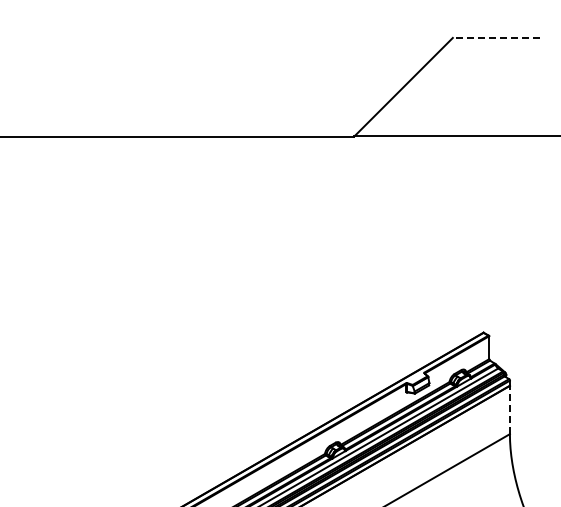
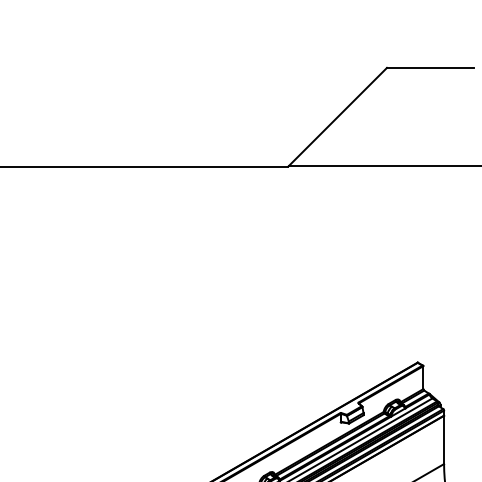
line: (496, 37) -> (430, 67), dashed -> solid
line: (509, 409) -> (443, 439), dashed -> solid

